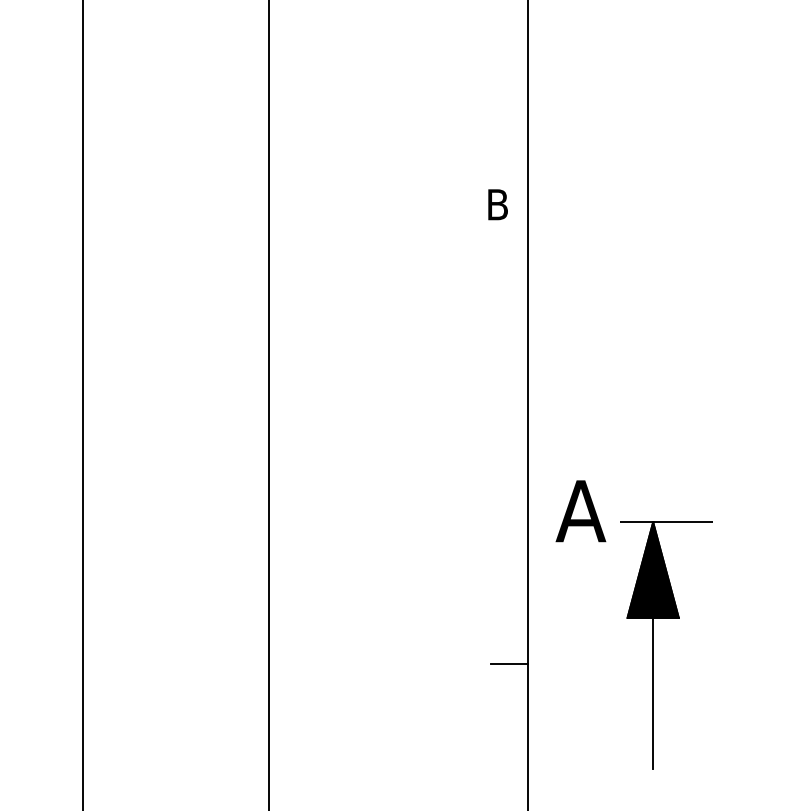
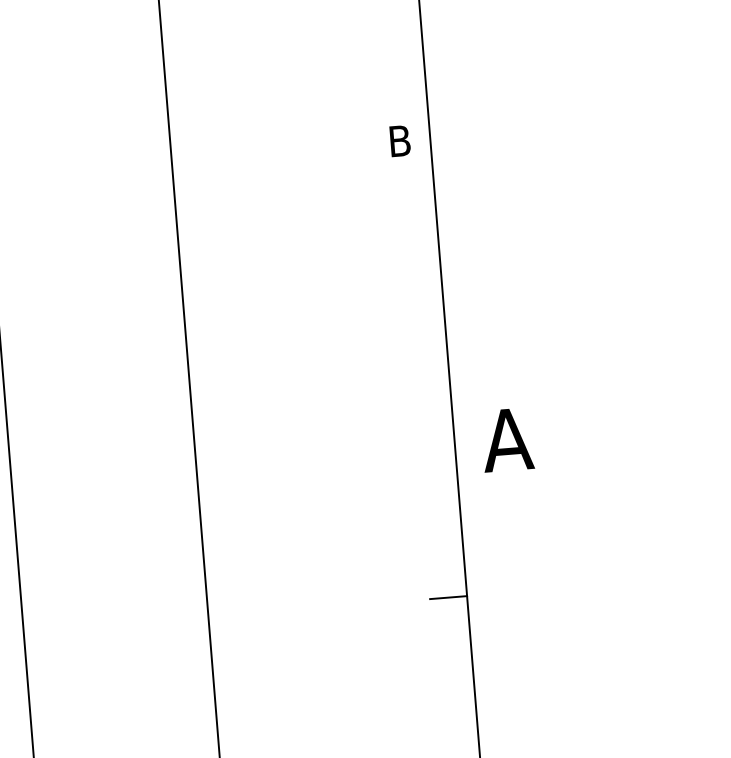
part: (653, 645) -> (590, 567), removed

